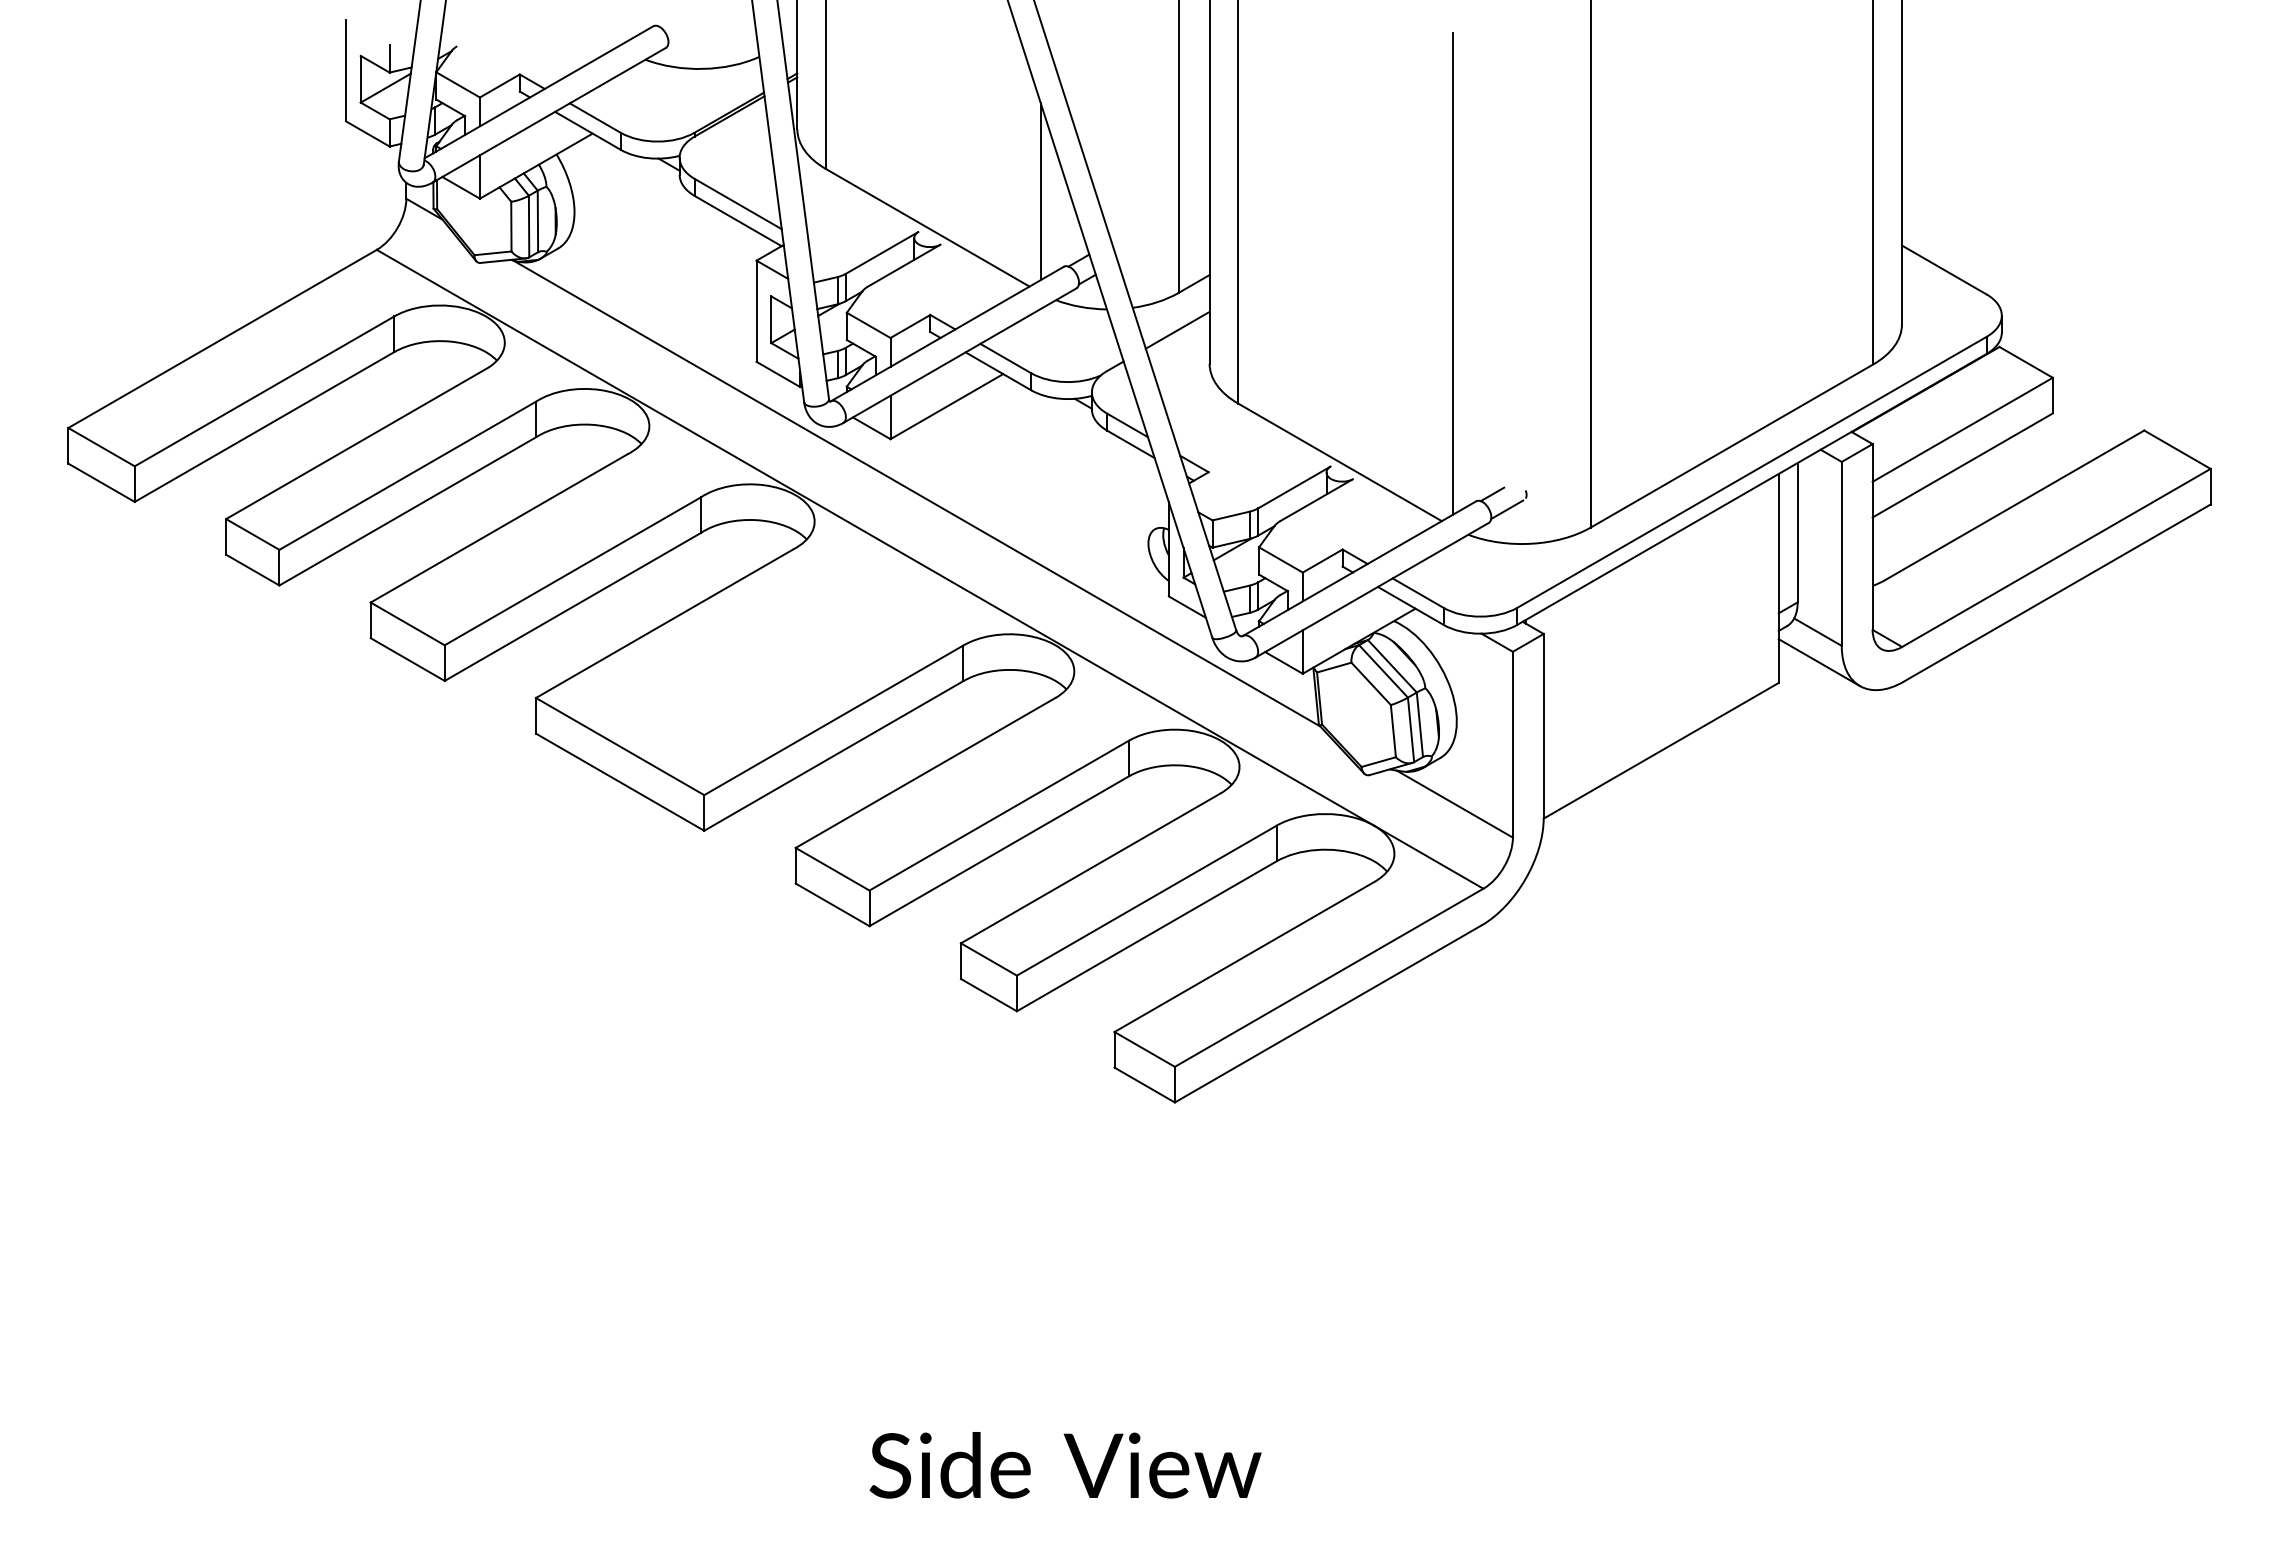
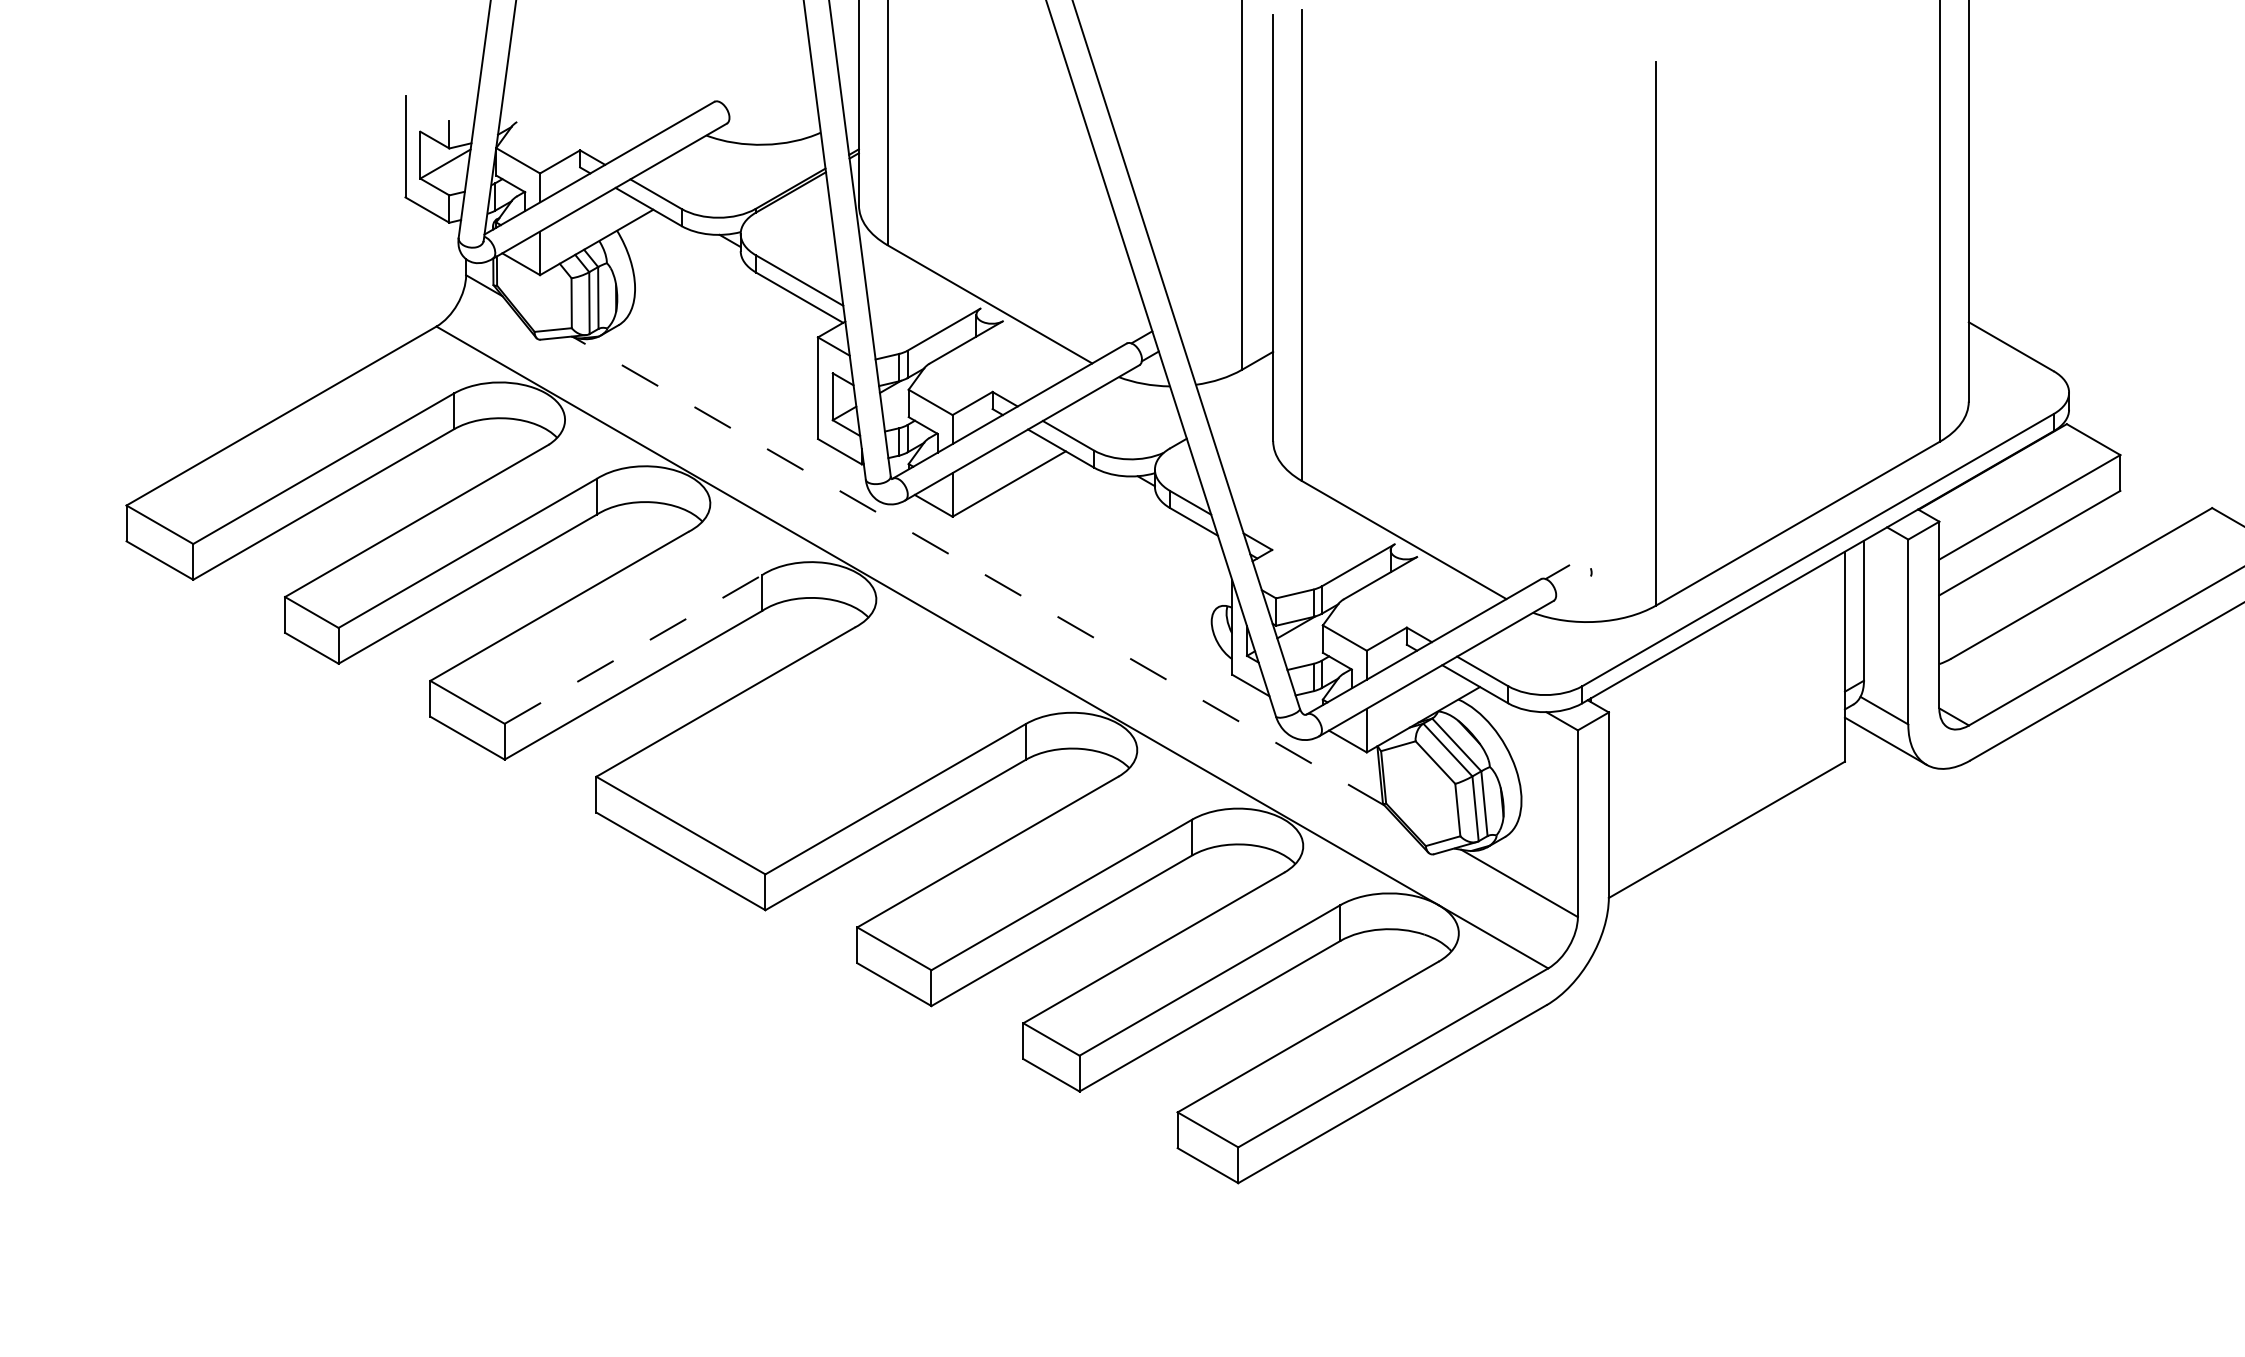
line: (1040, 191) -> (1103, 267), removed
line: (1452, 273) -> (1517, 350), removed
line: (1177, 329) -> (1240, 406), removed
line: (916, 493) -> (978, 571), solid -> dashed
line: (1507, 509) -> (1572, 587), removed
line: (572, 571) -> (633, 649), solid -> dashed

